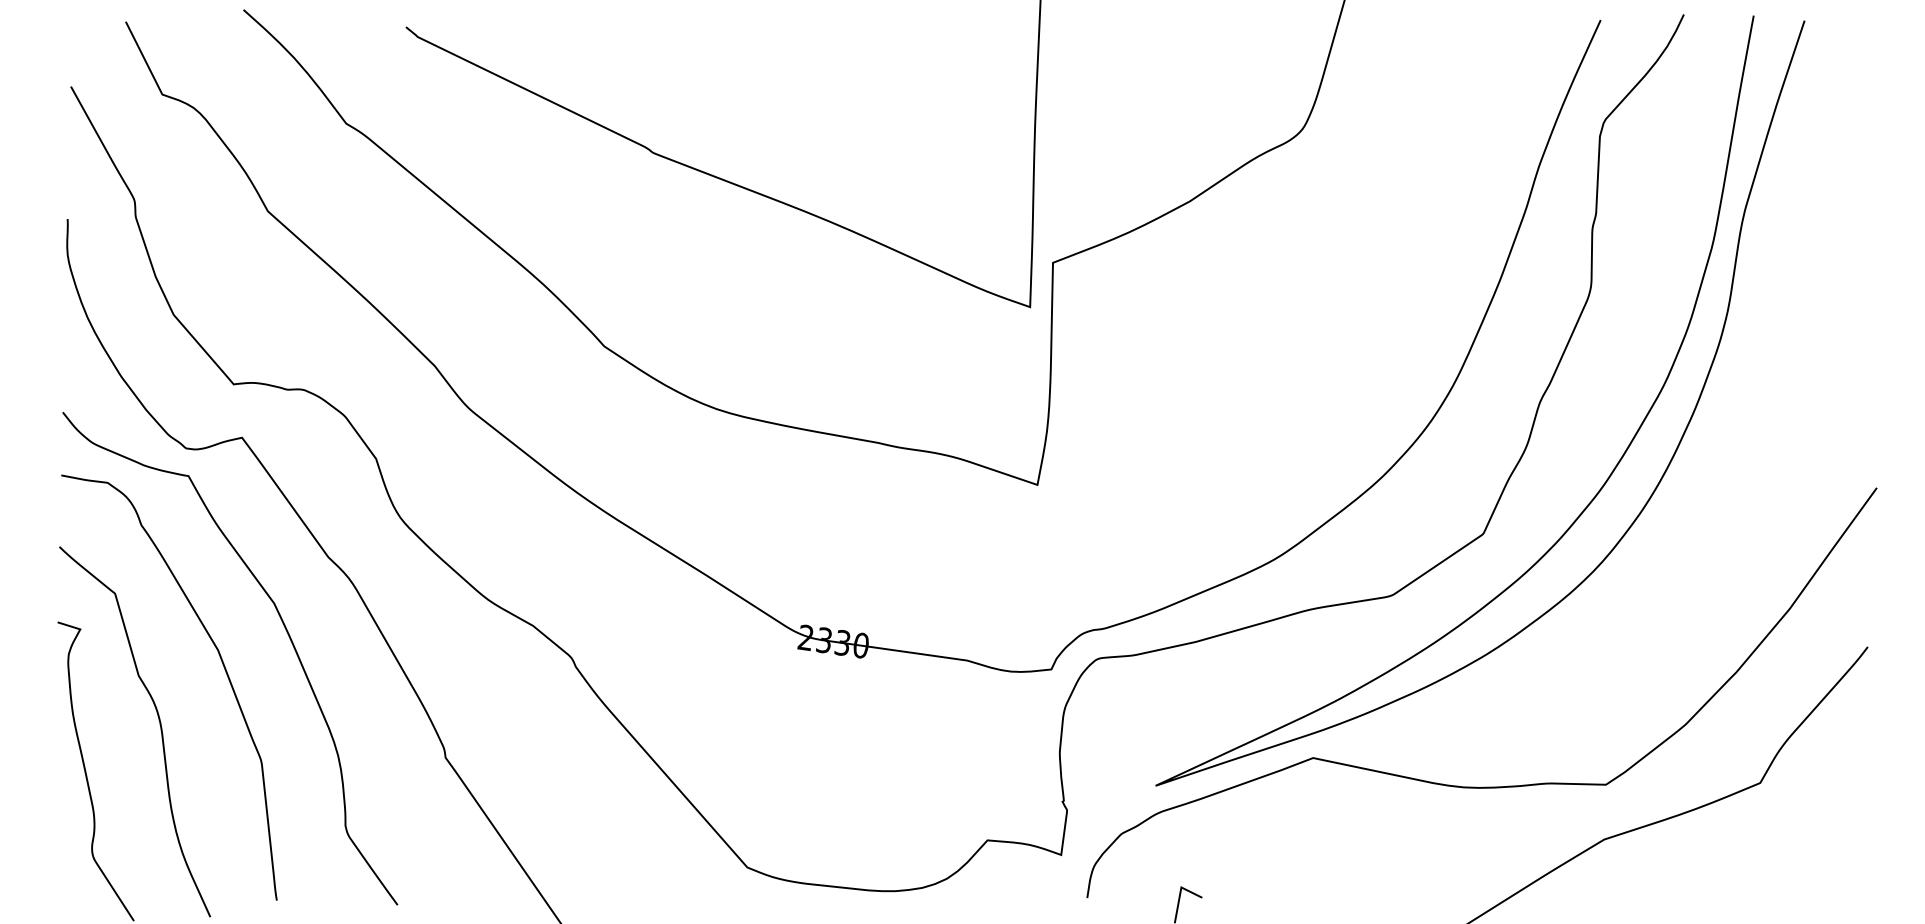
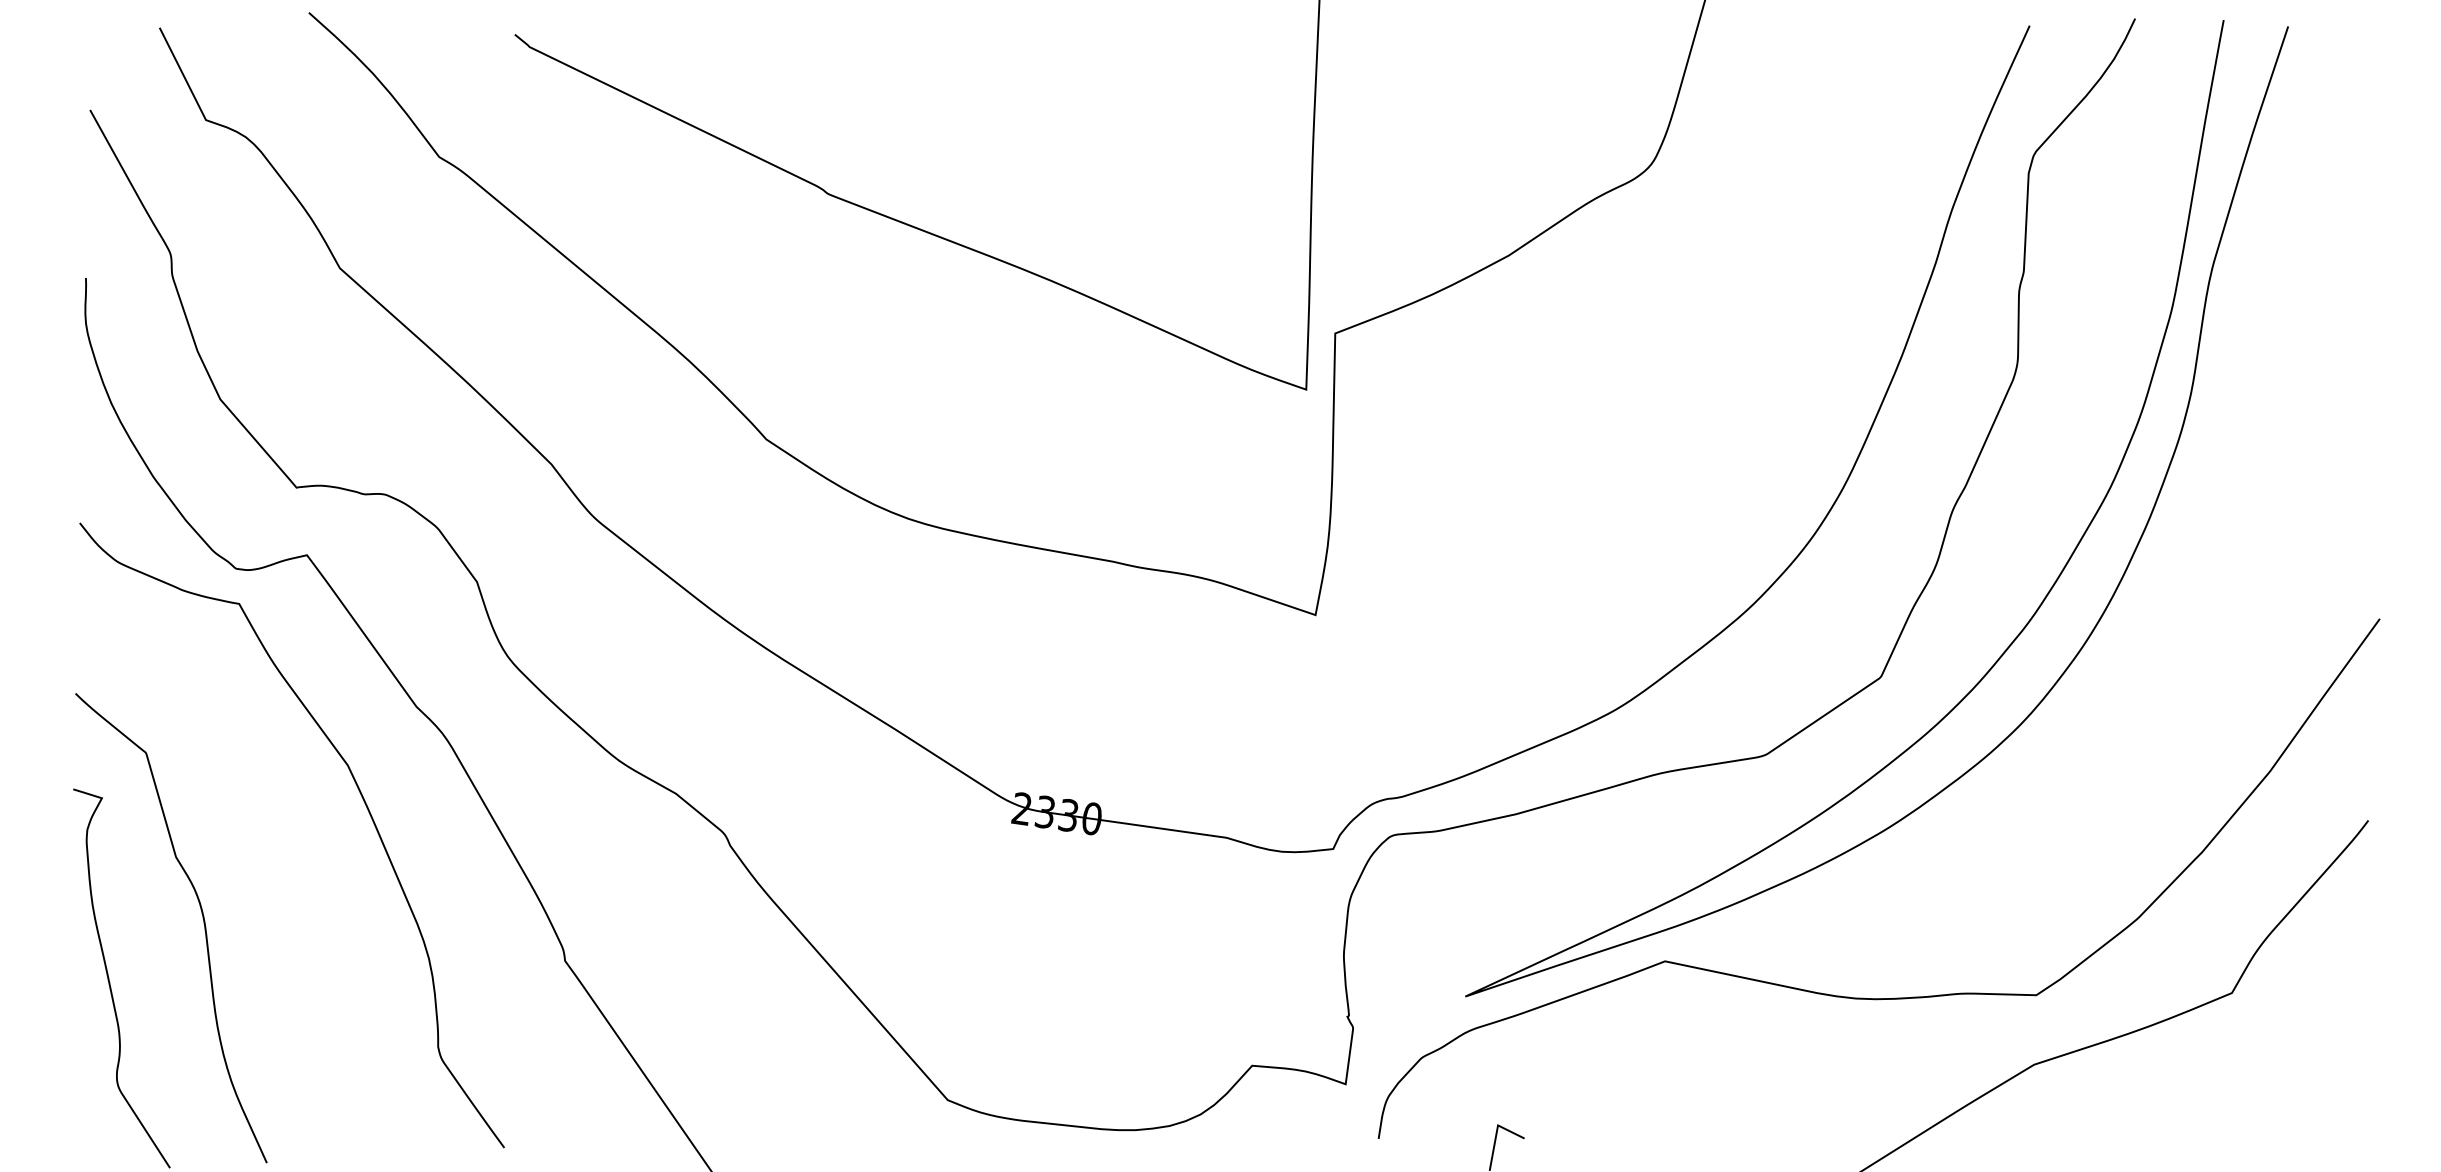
curve: (224, 669) -> (284, 848), removed

